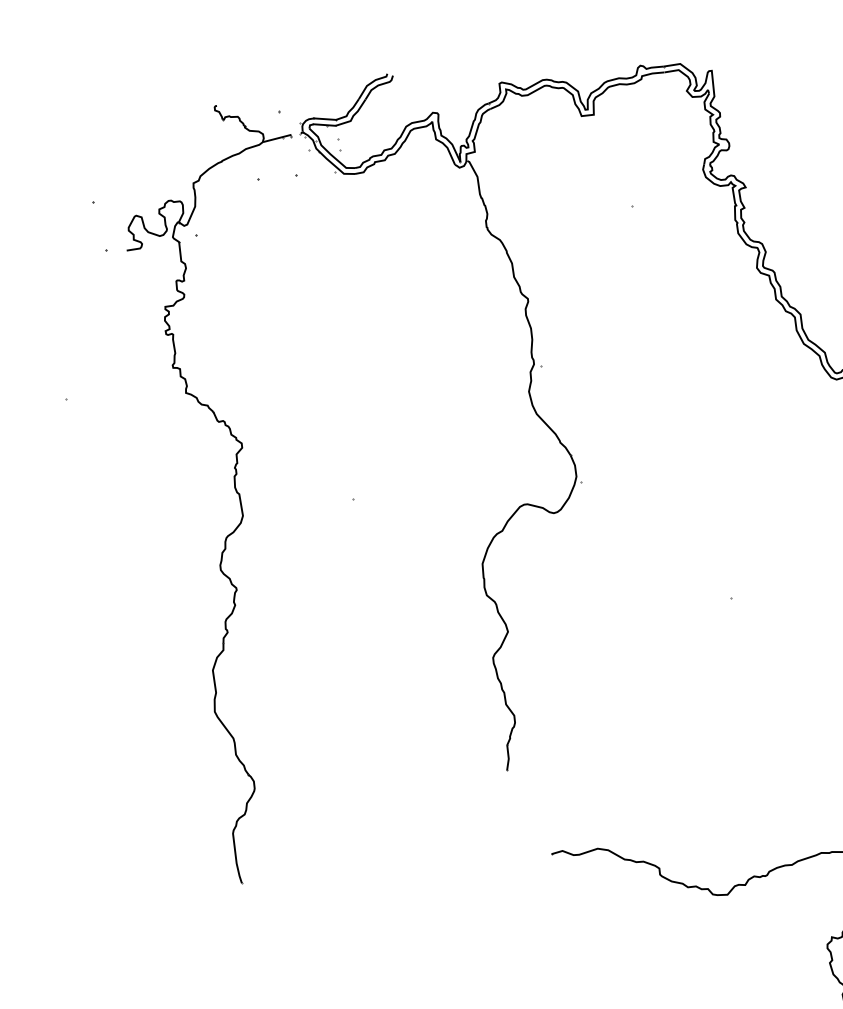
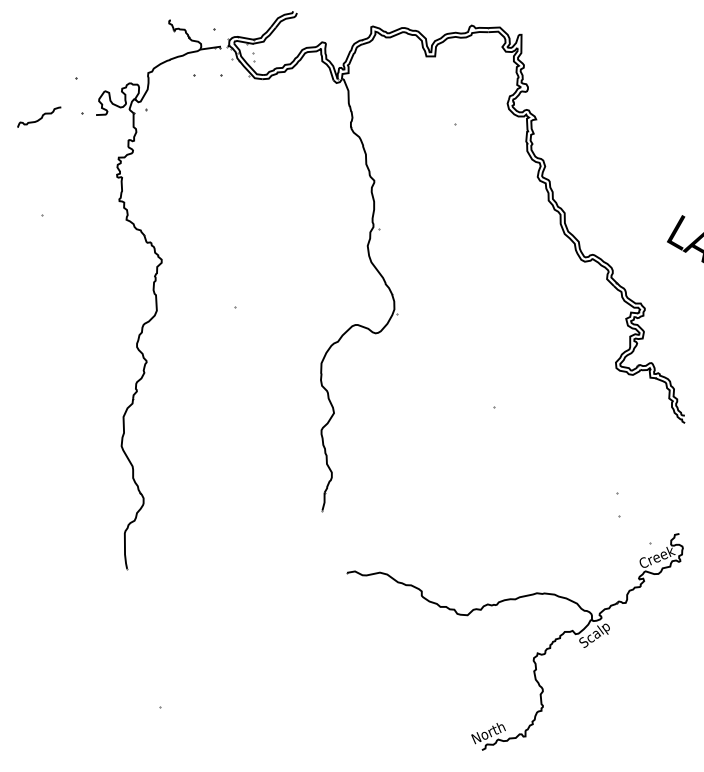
curve: (49, 262) -> (40, 117), added

